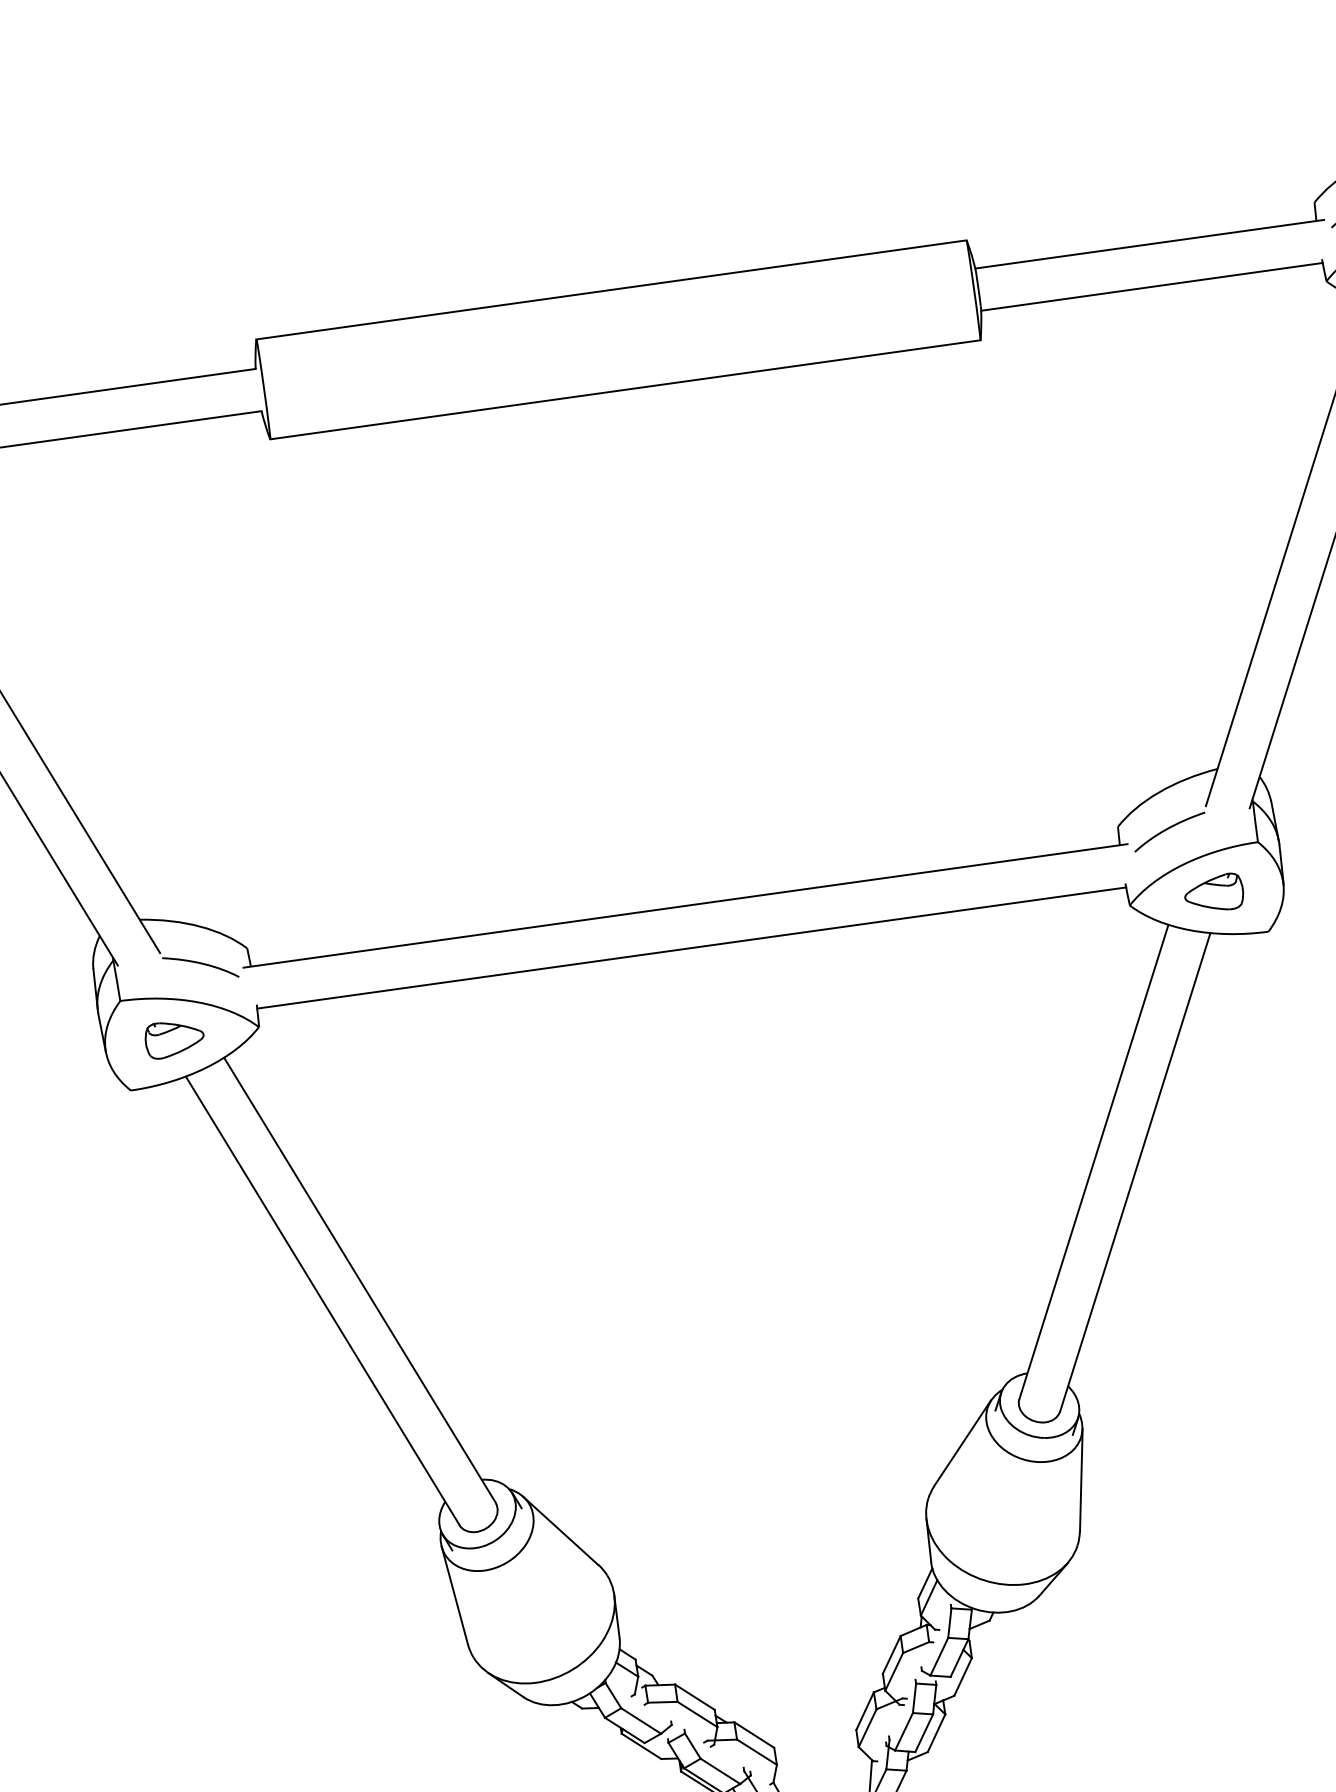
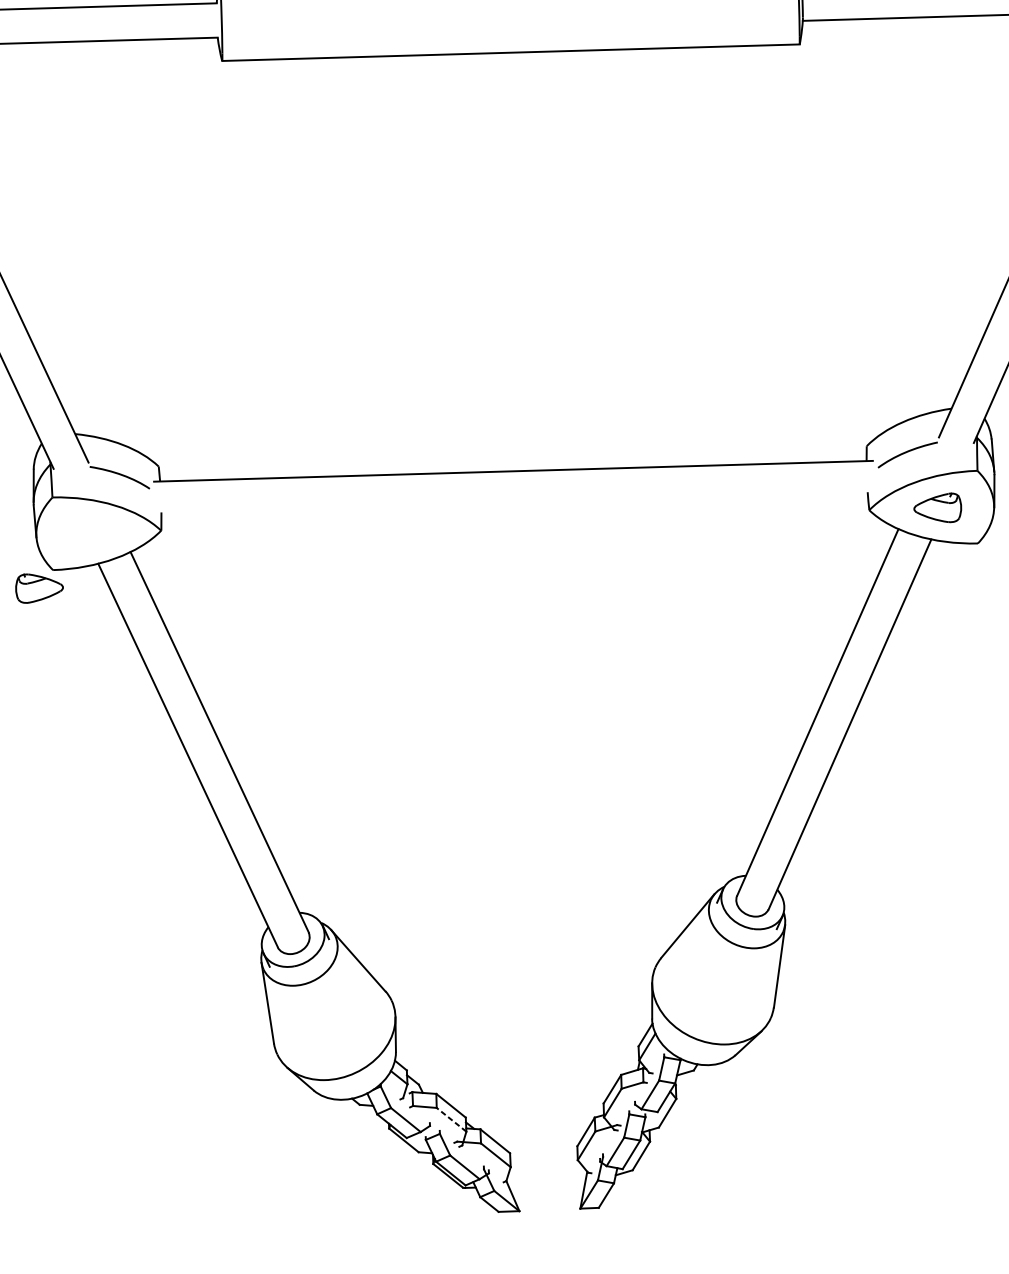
line: (691, 947) -> (514, 505), removed
part: (174, 1040) -> (39, 589), moved
line: (697, 1714) -> (451, 1119), solid -> dashed

